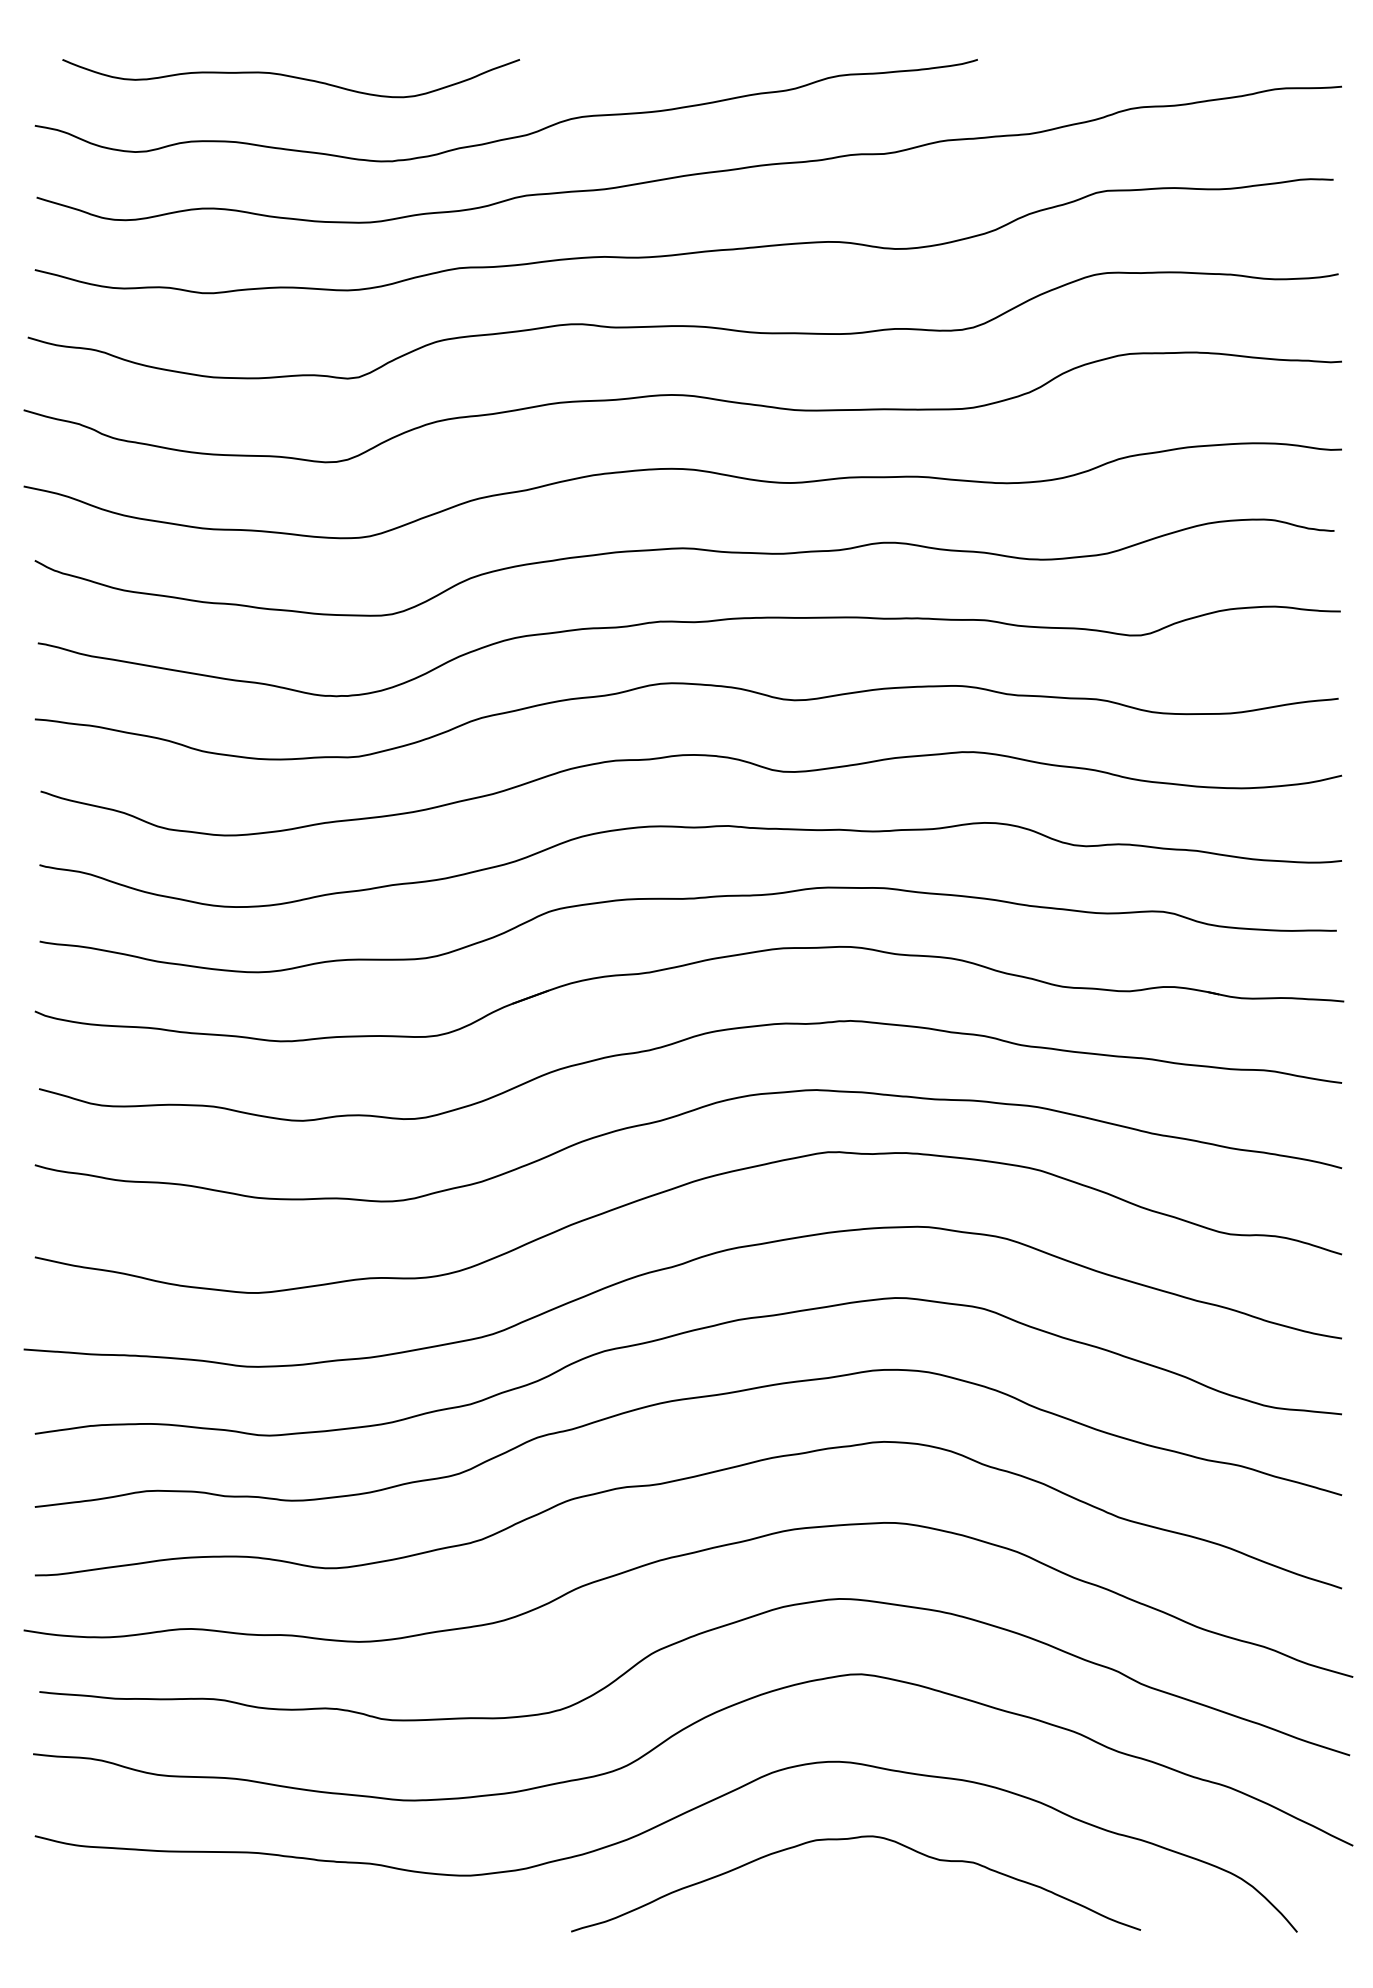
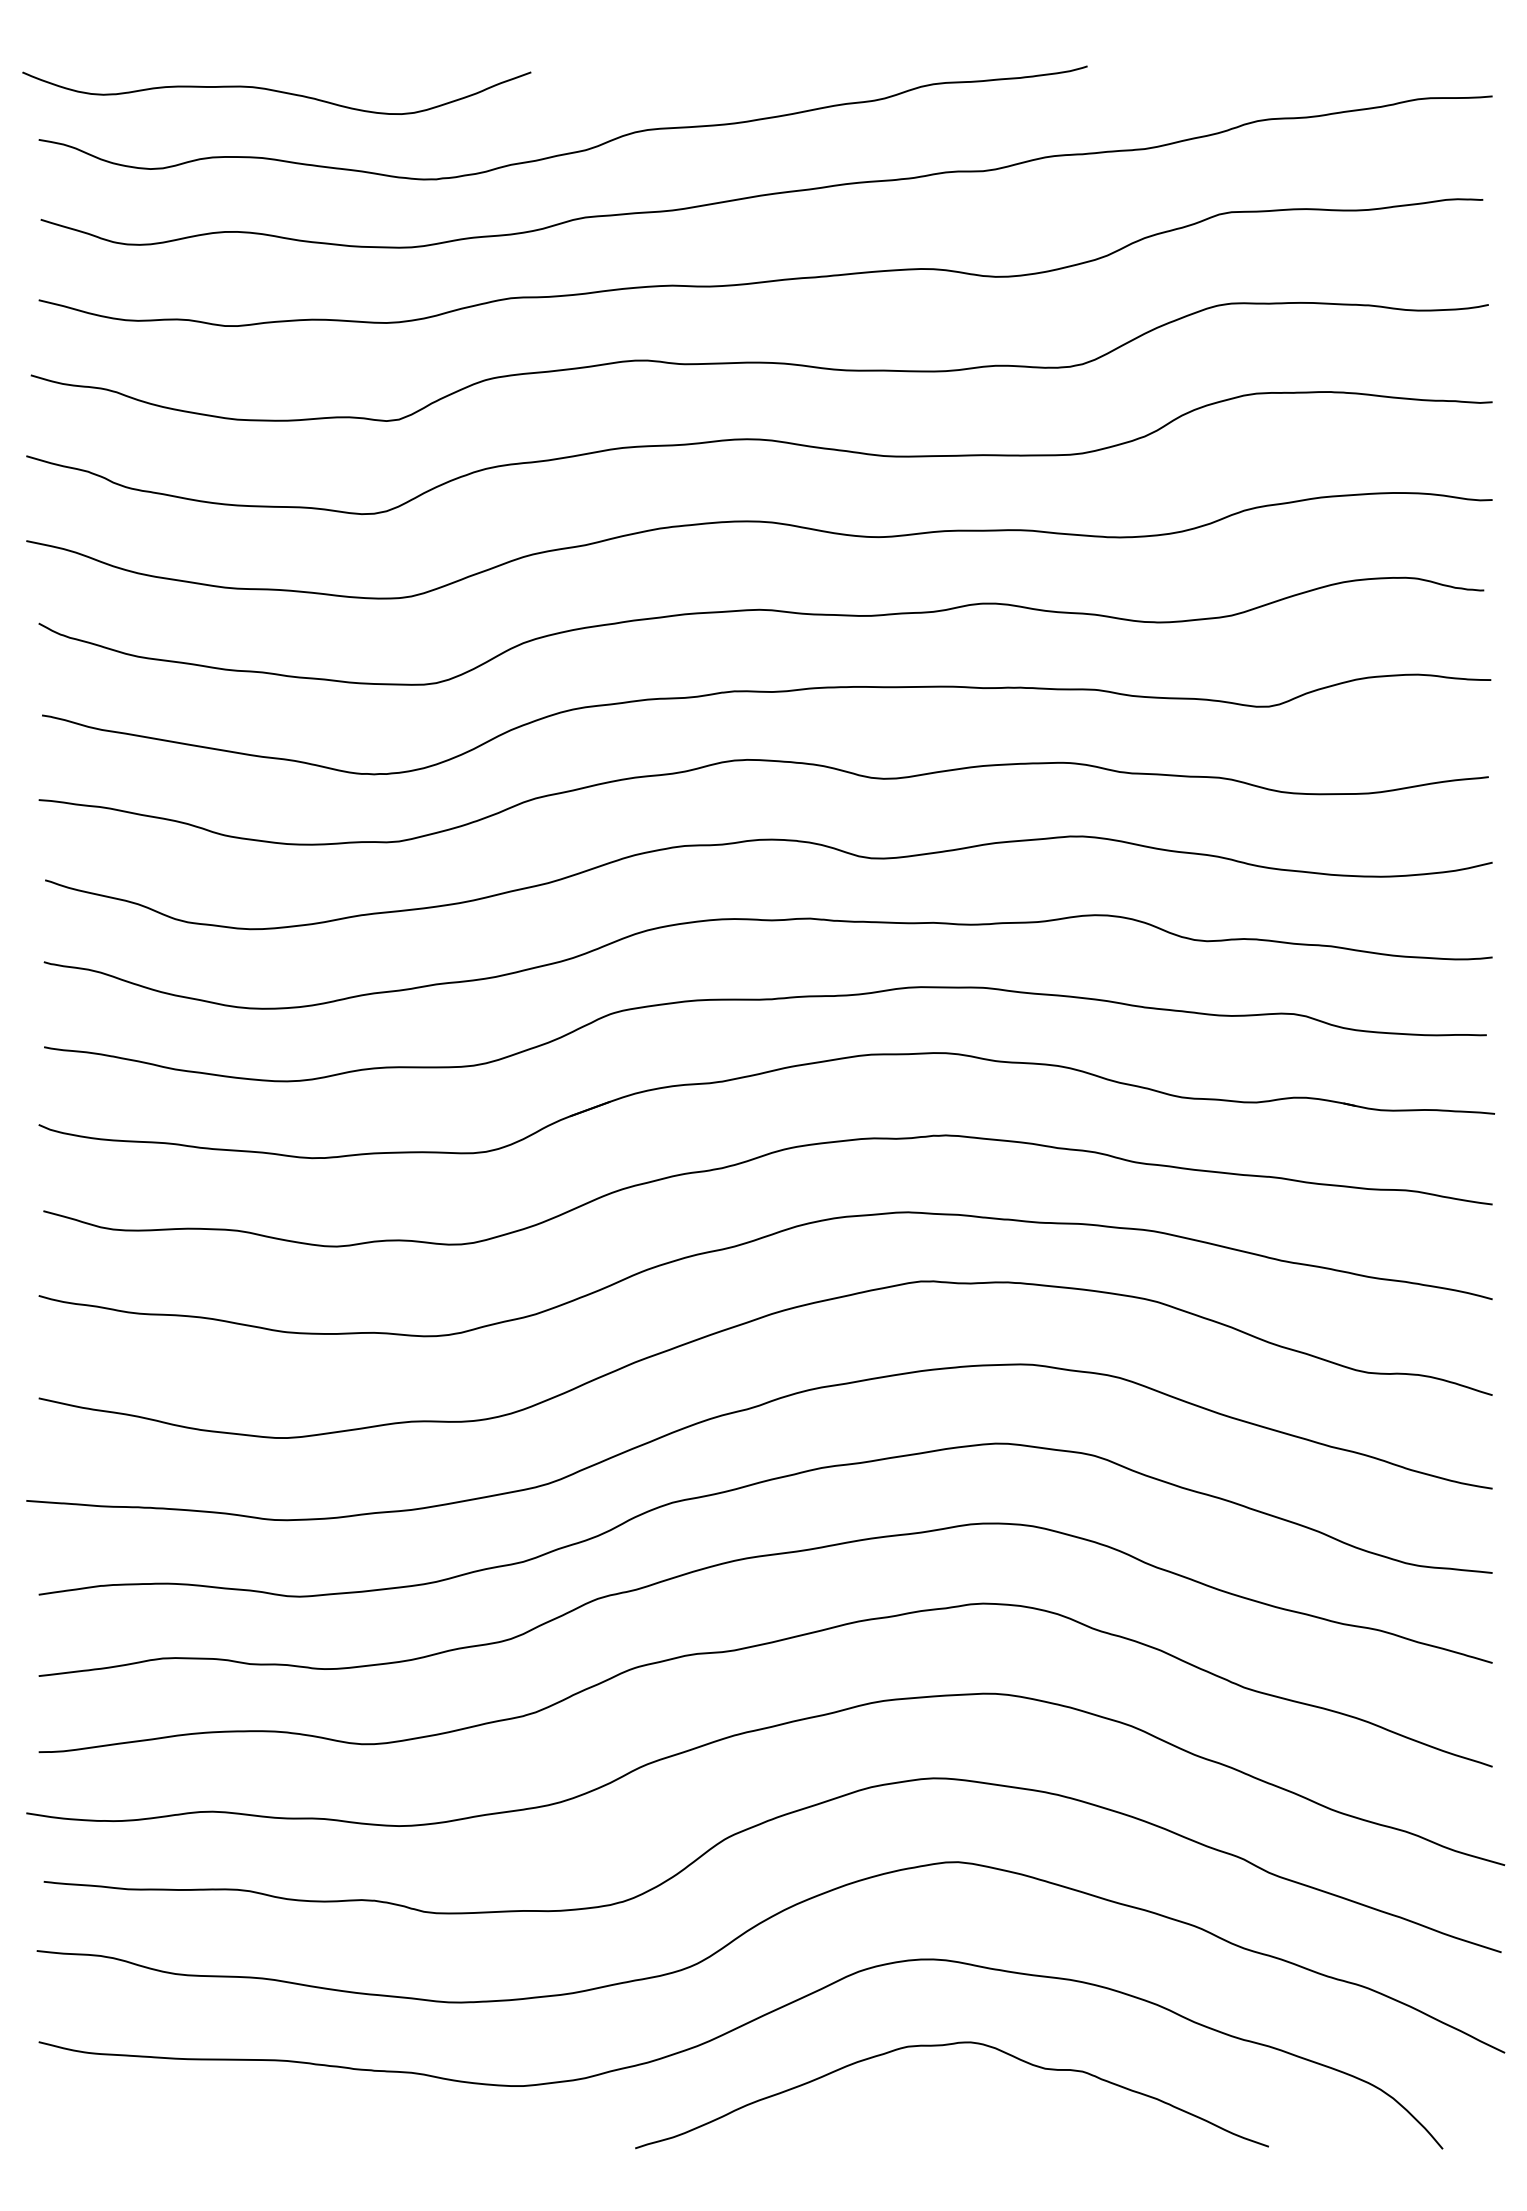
curve: (290, 76) -> (276, 91), moved

